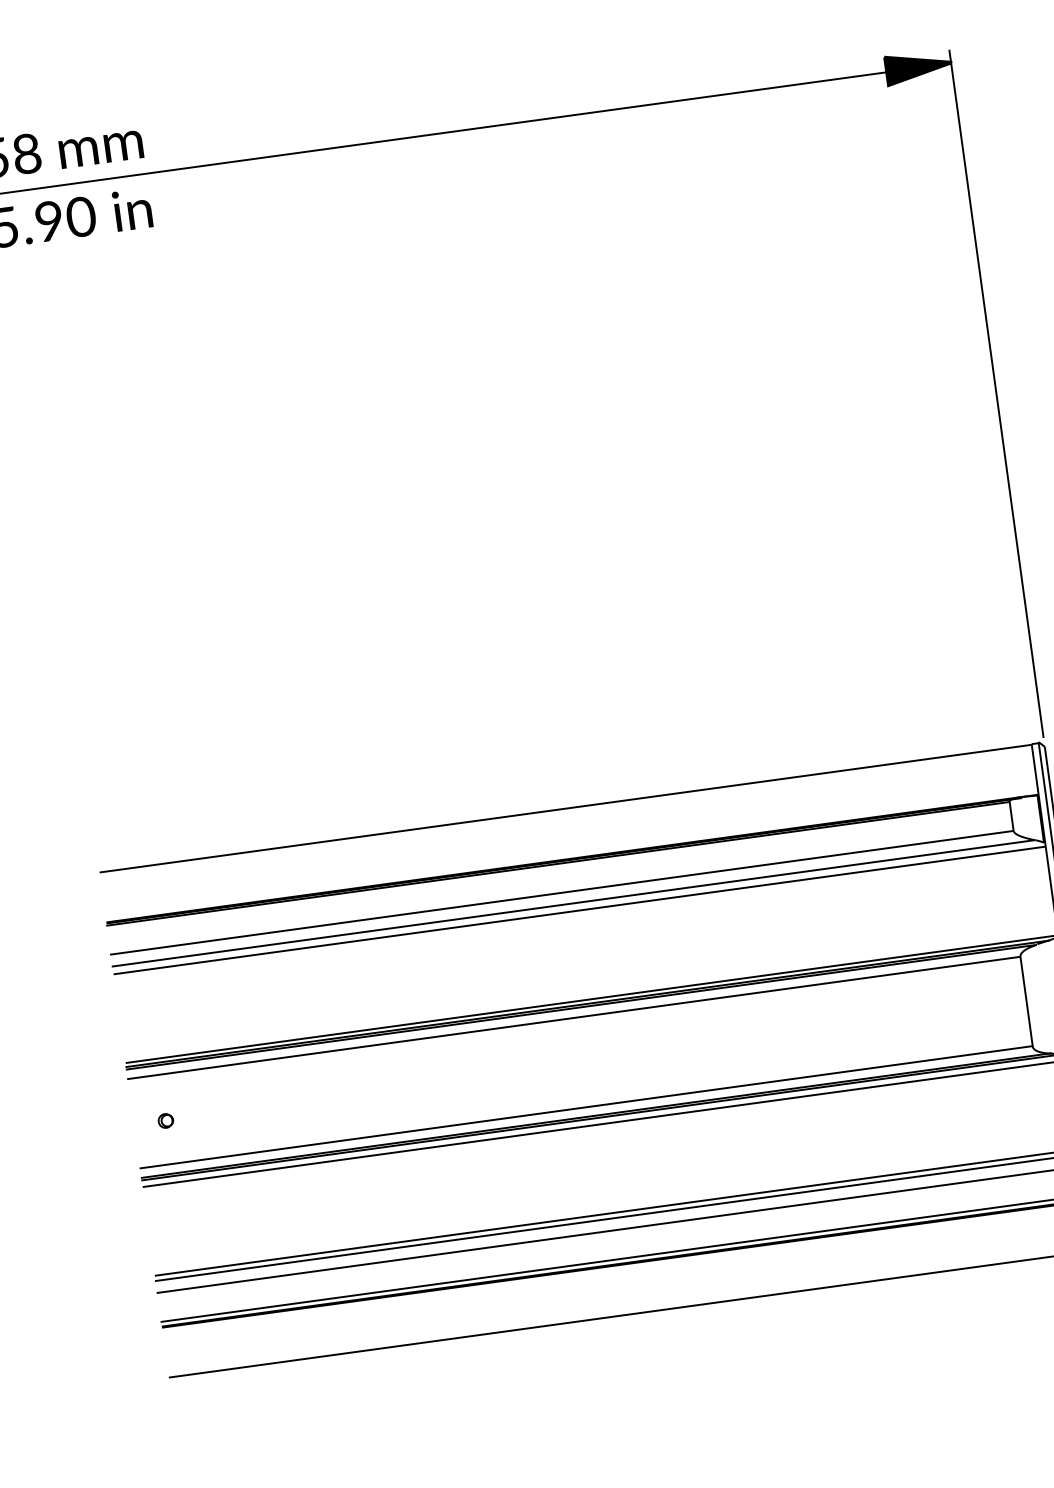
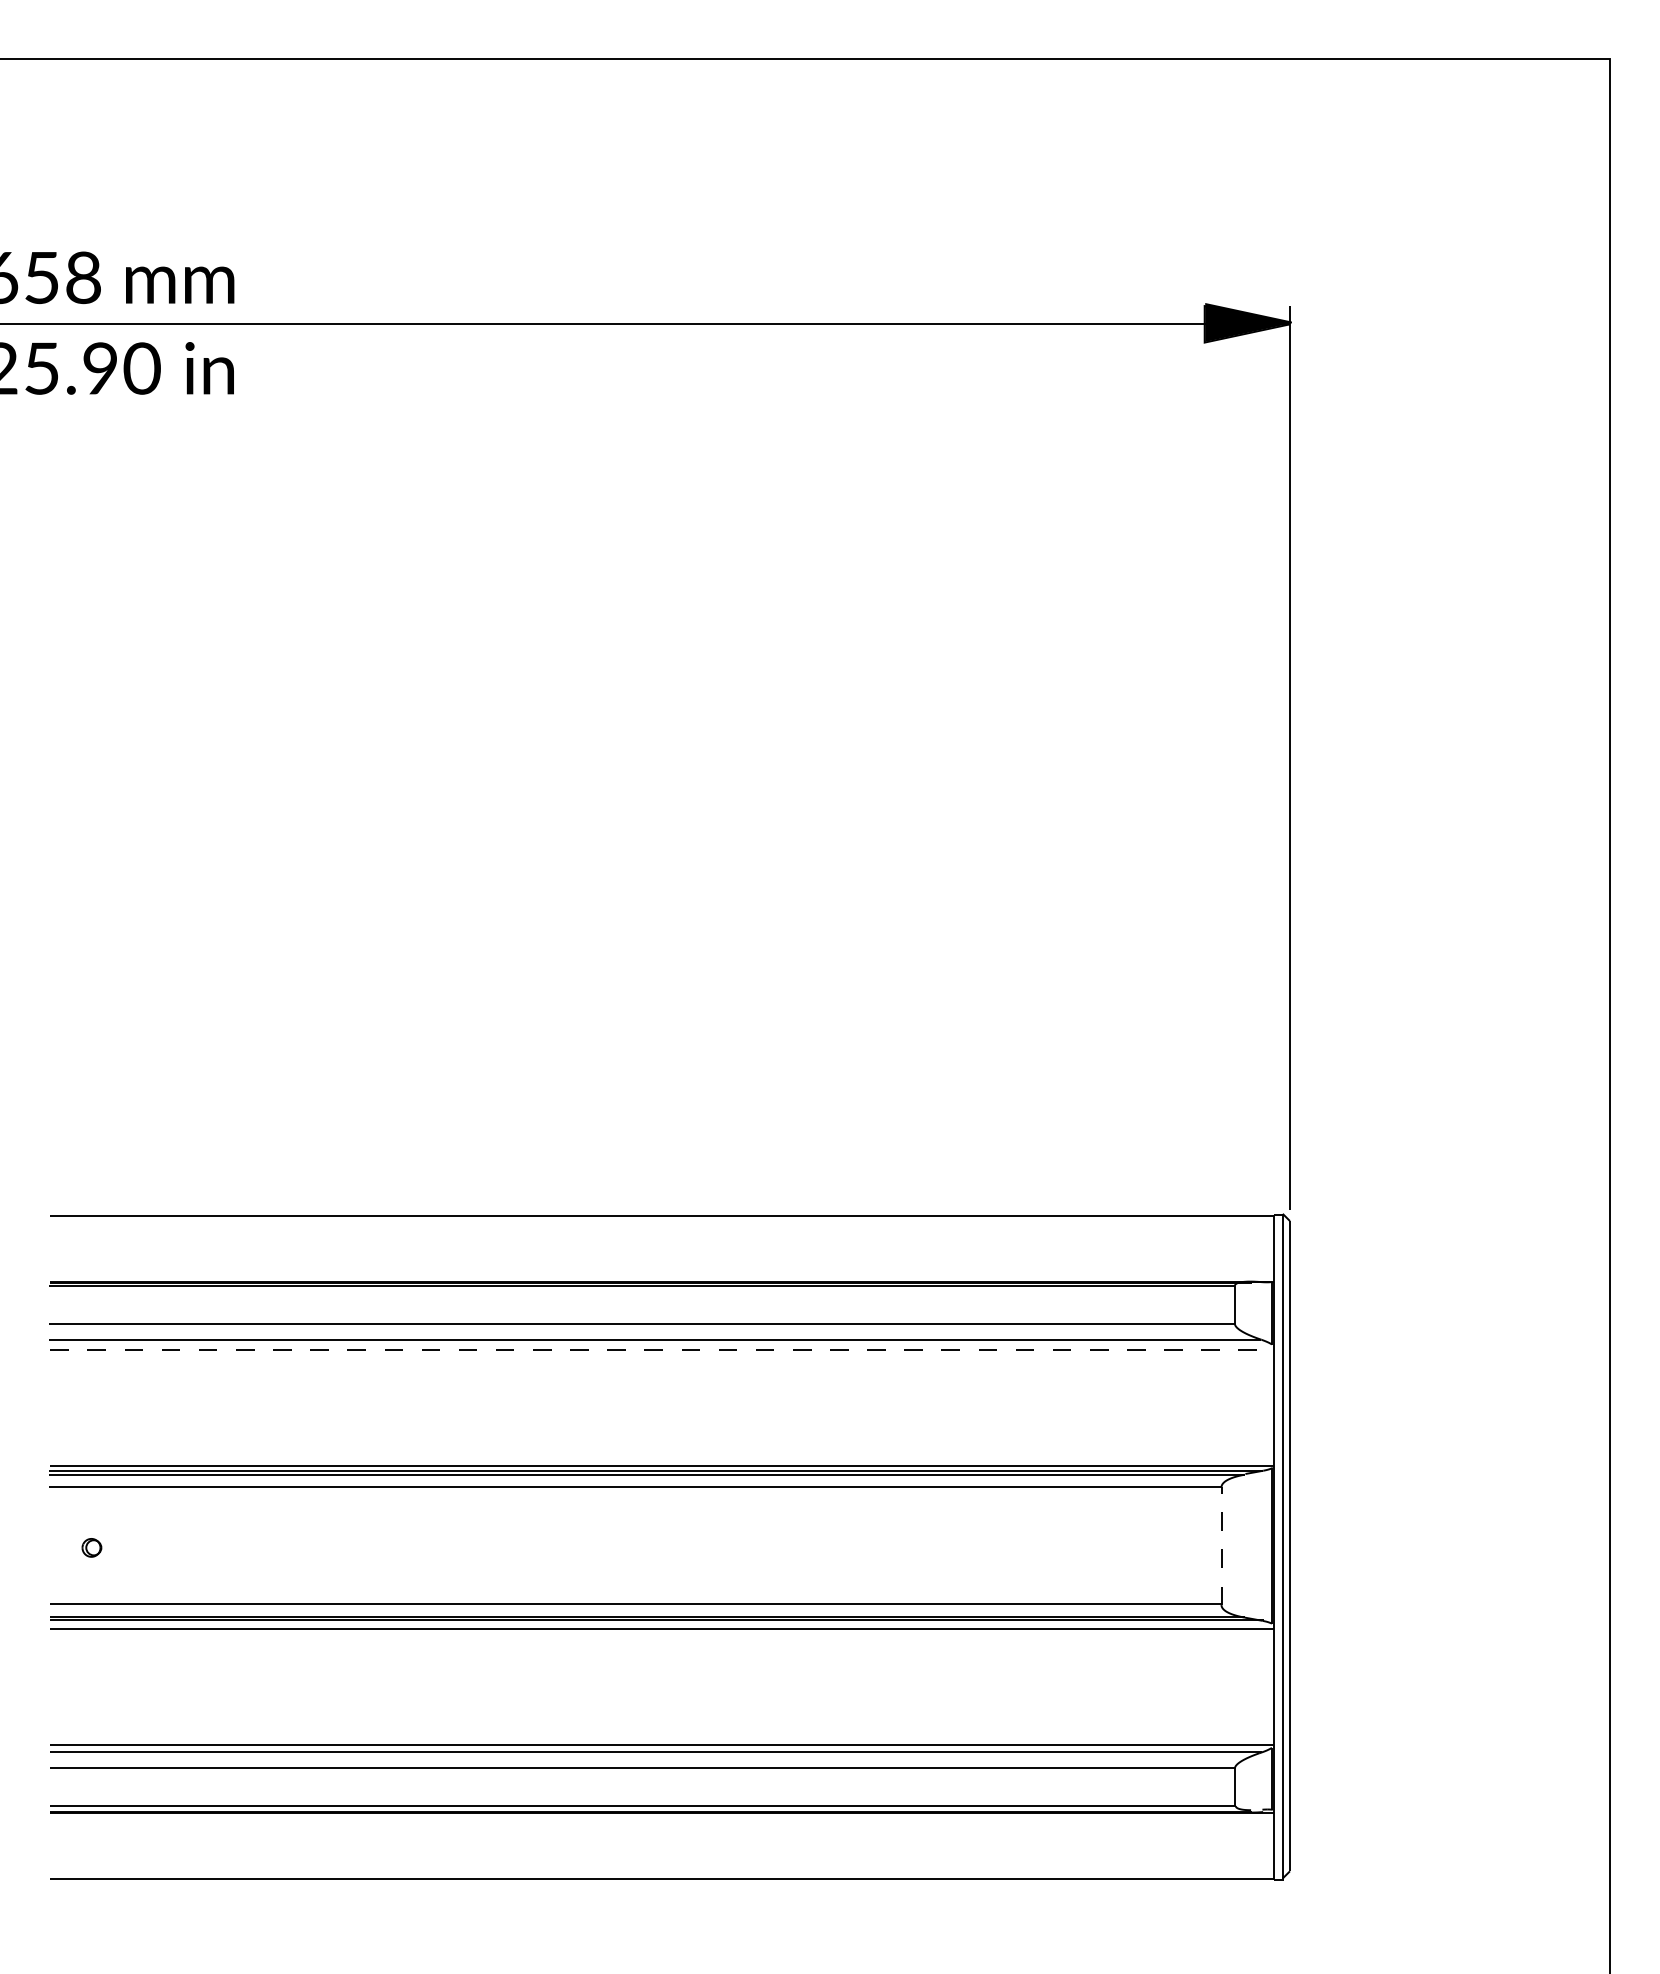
line: (579, 910) -> (661, 1349), solid -> dashed
line: (1026, 1001) -> (1221, 1546), solid -> dashed

